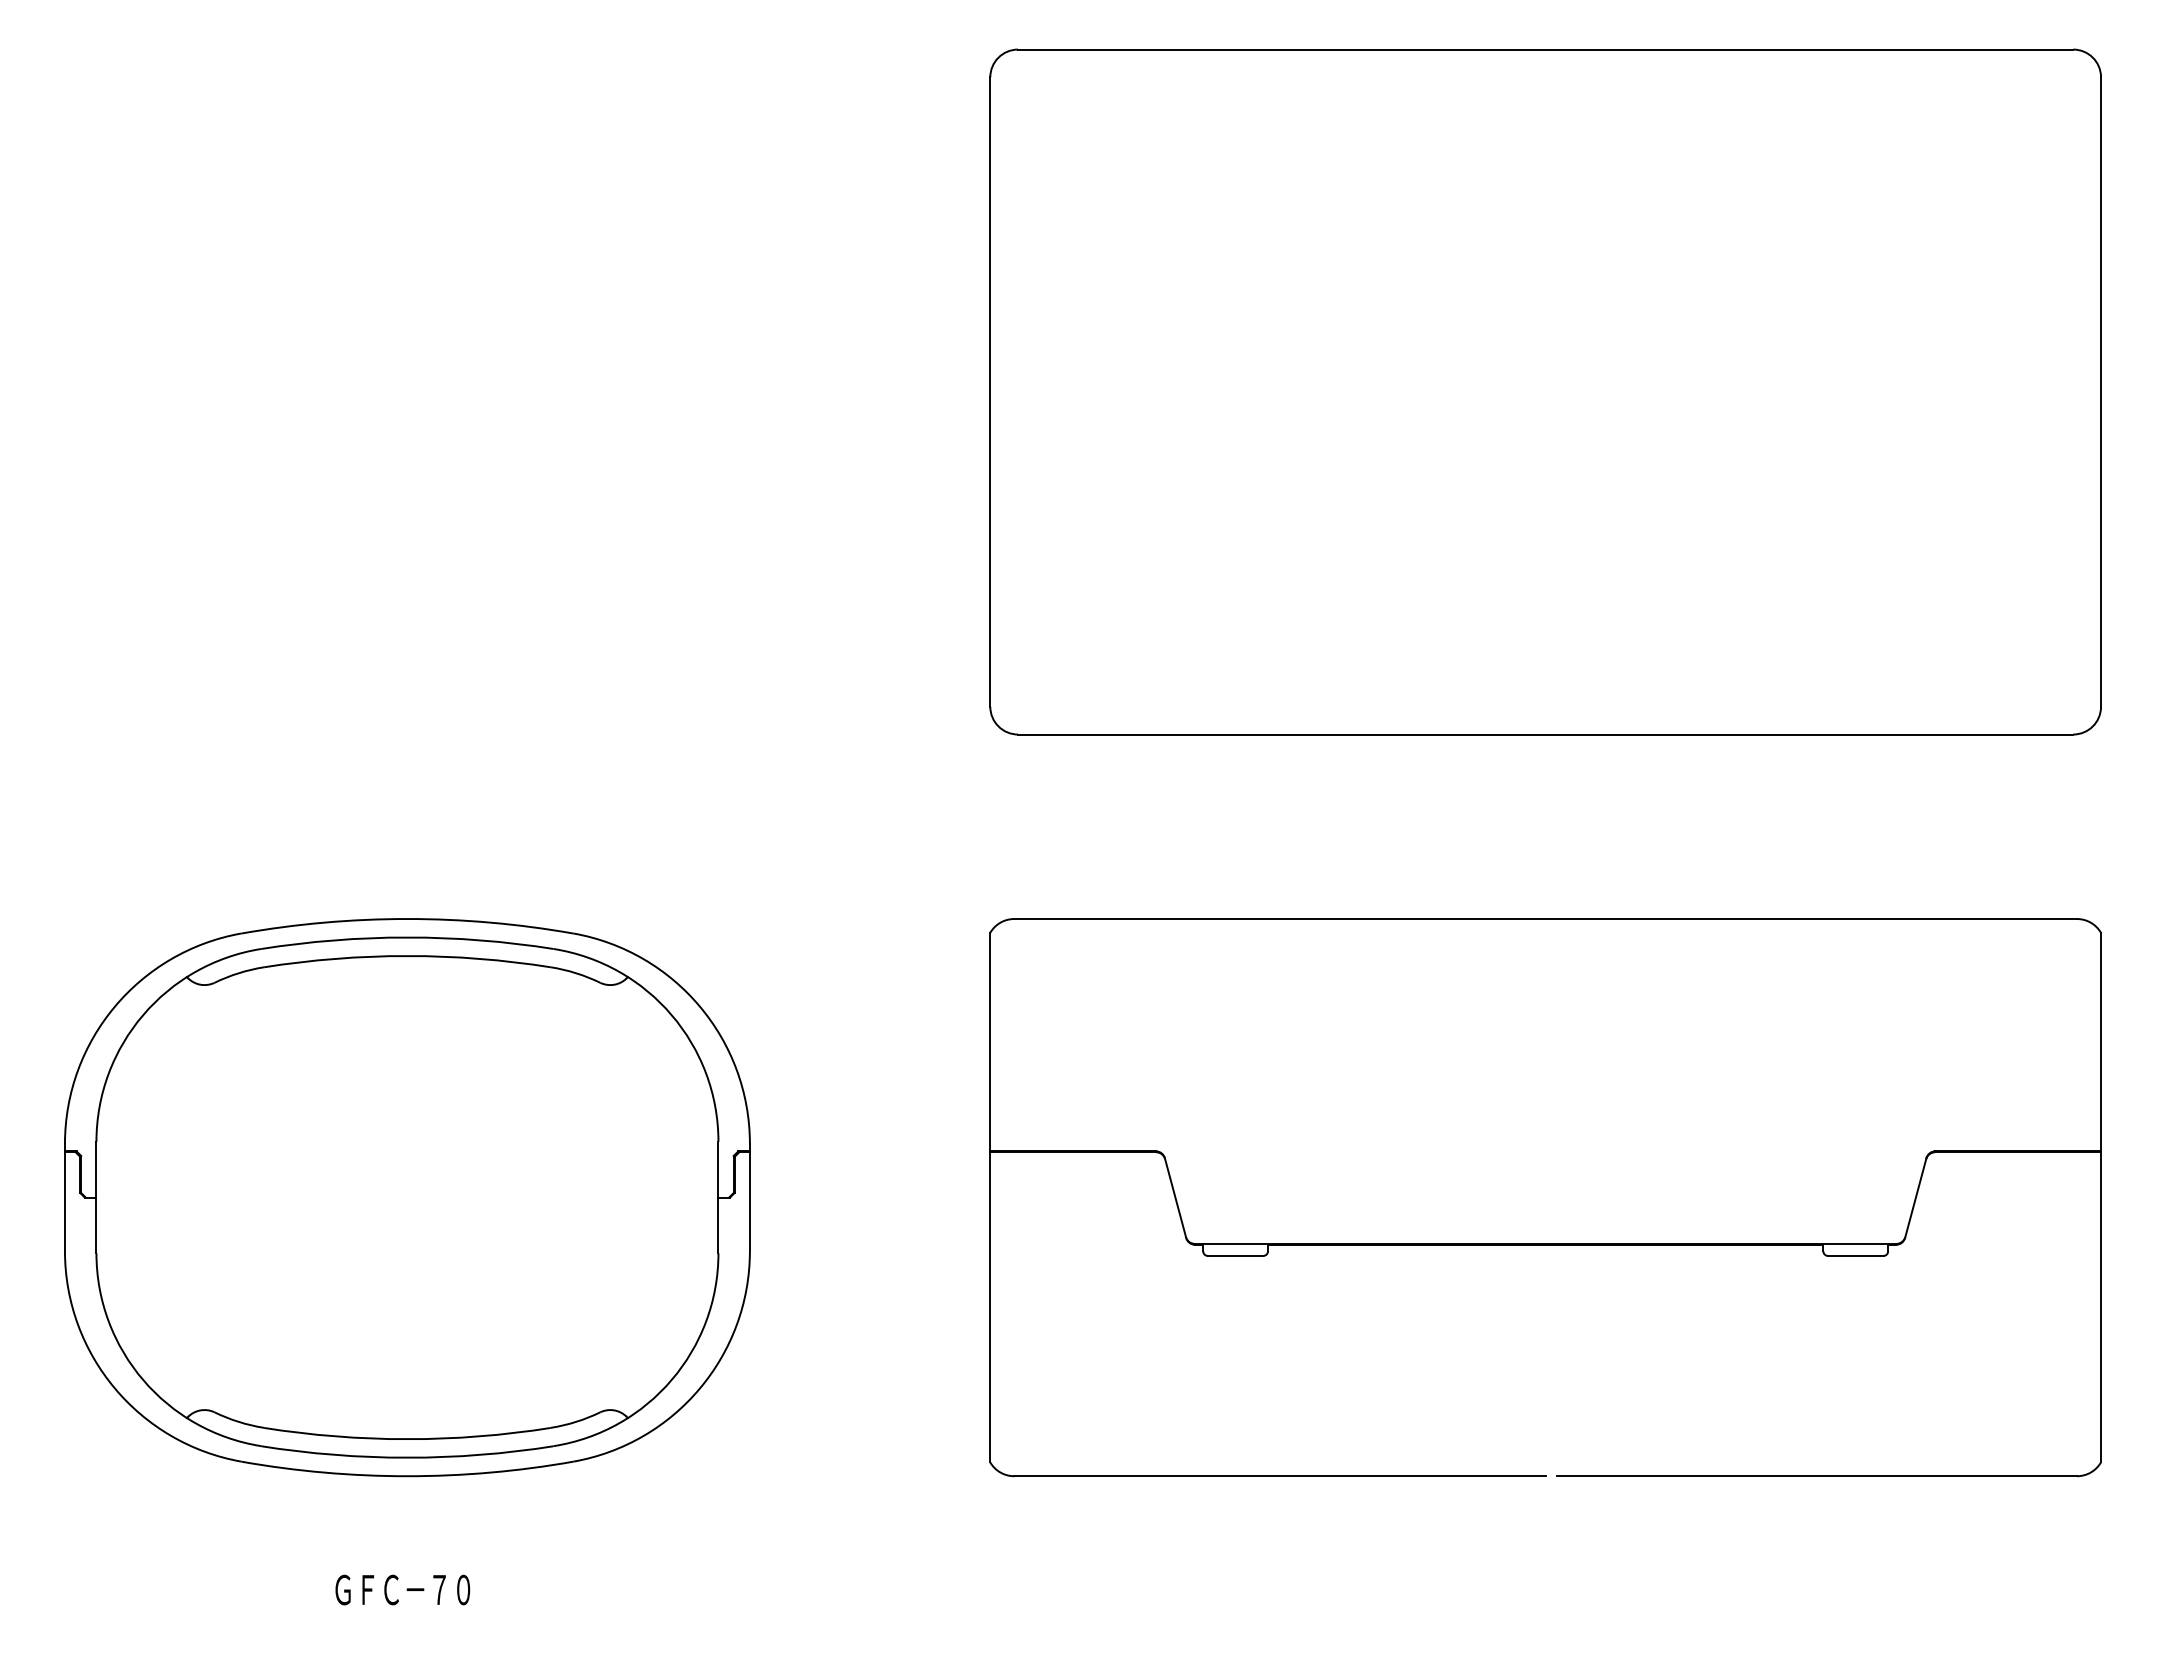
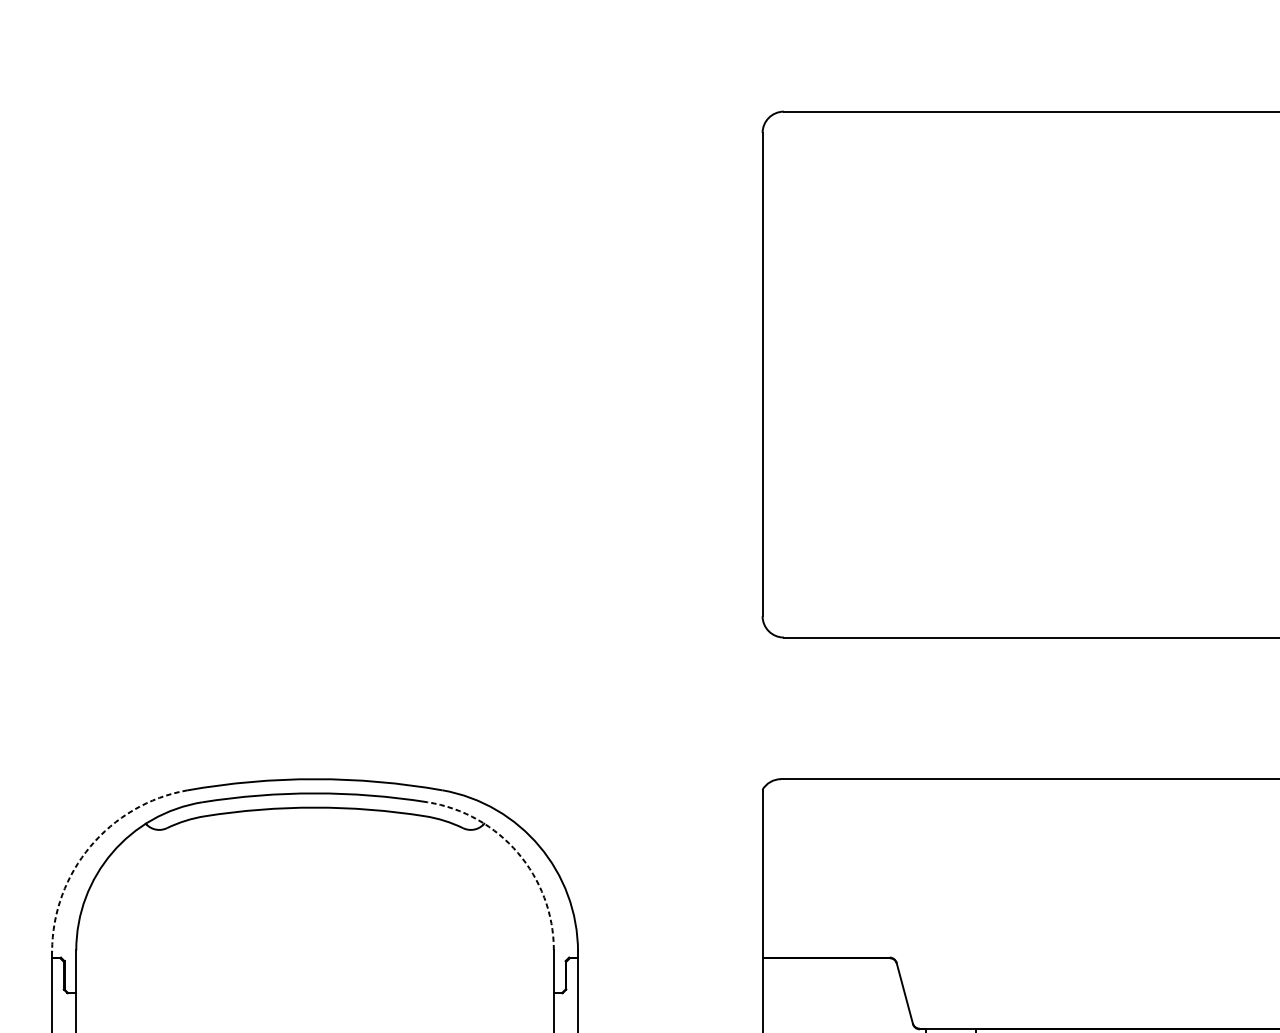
arc: (114, 1006) -> (90, 846), solid -> dashed
arc: (671, 1015) -> (517, 853), solid -> dashed

